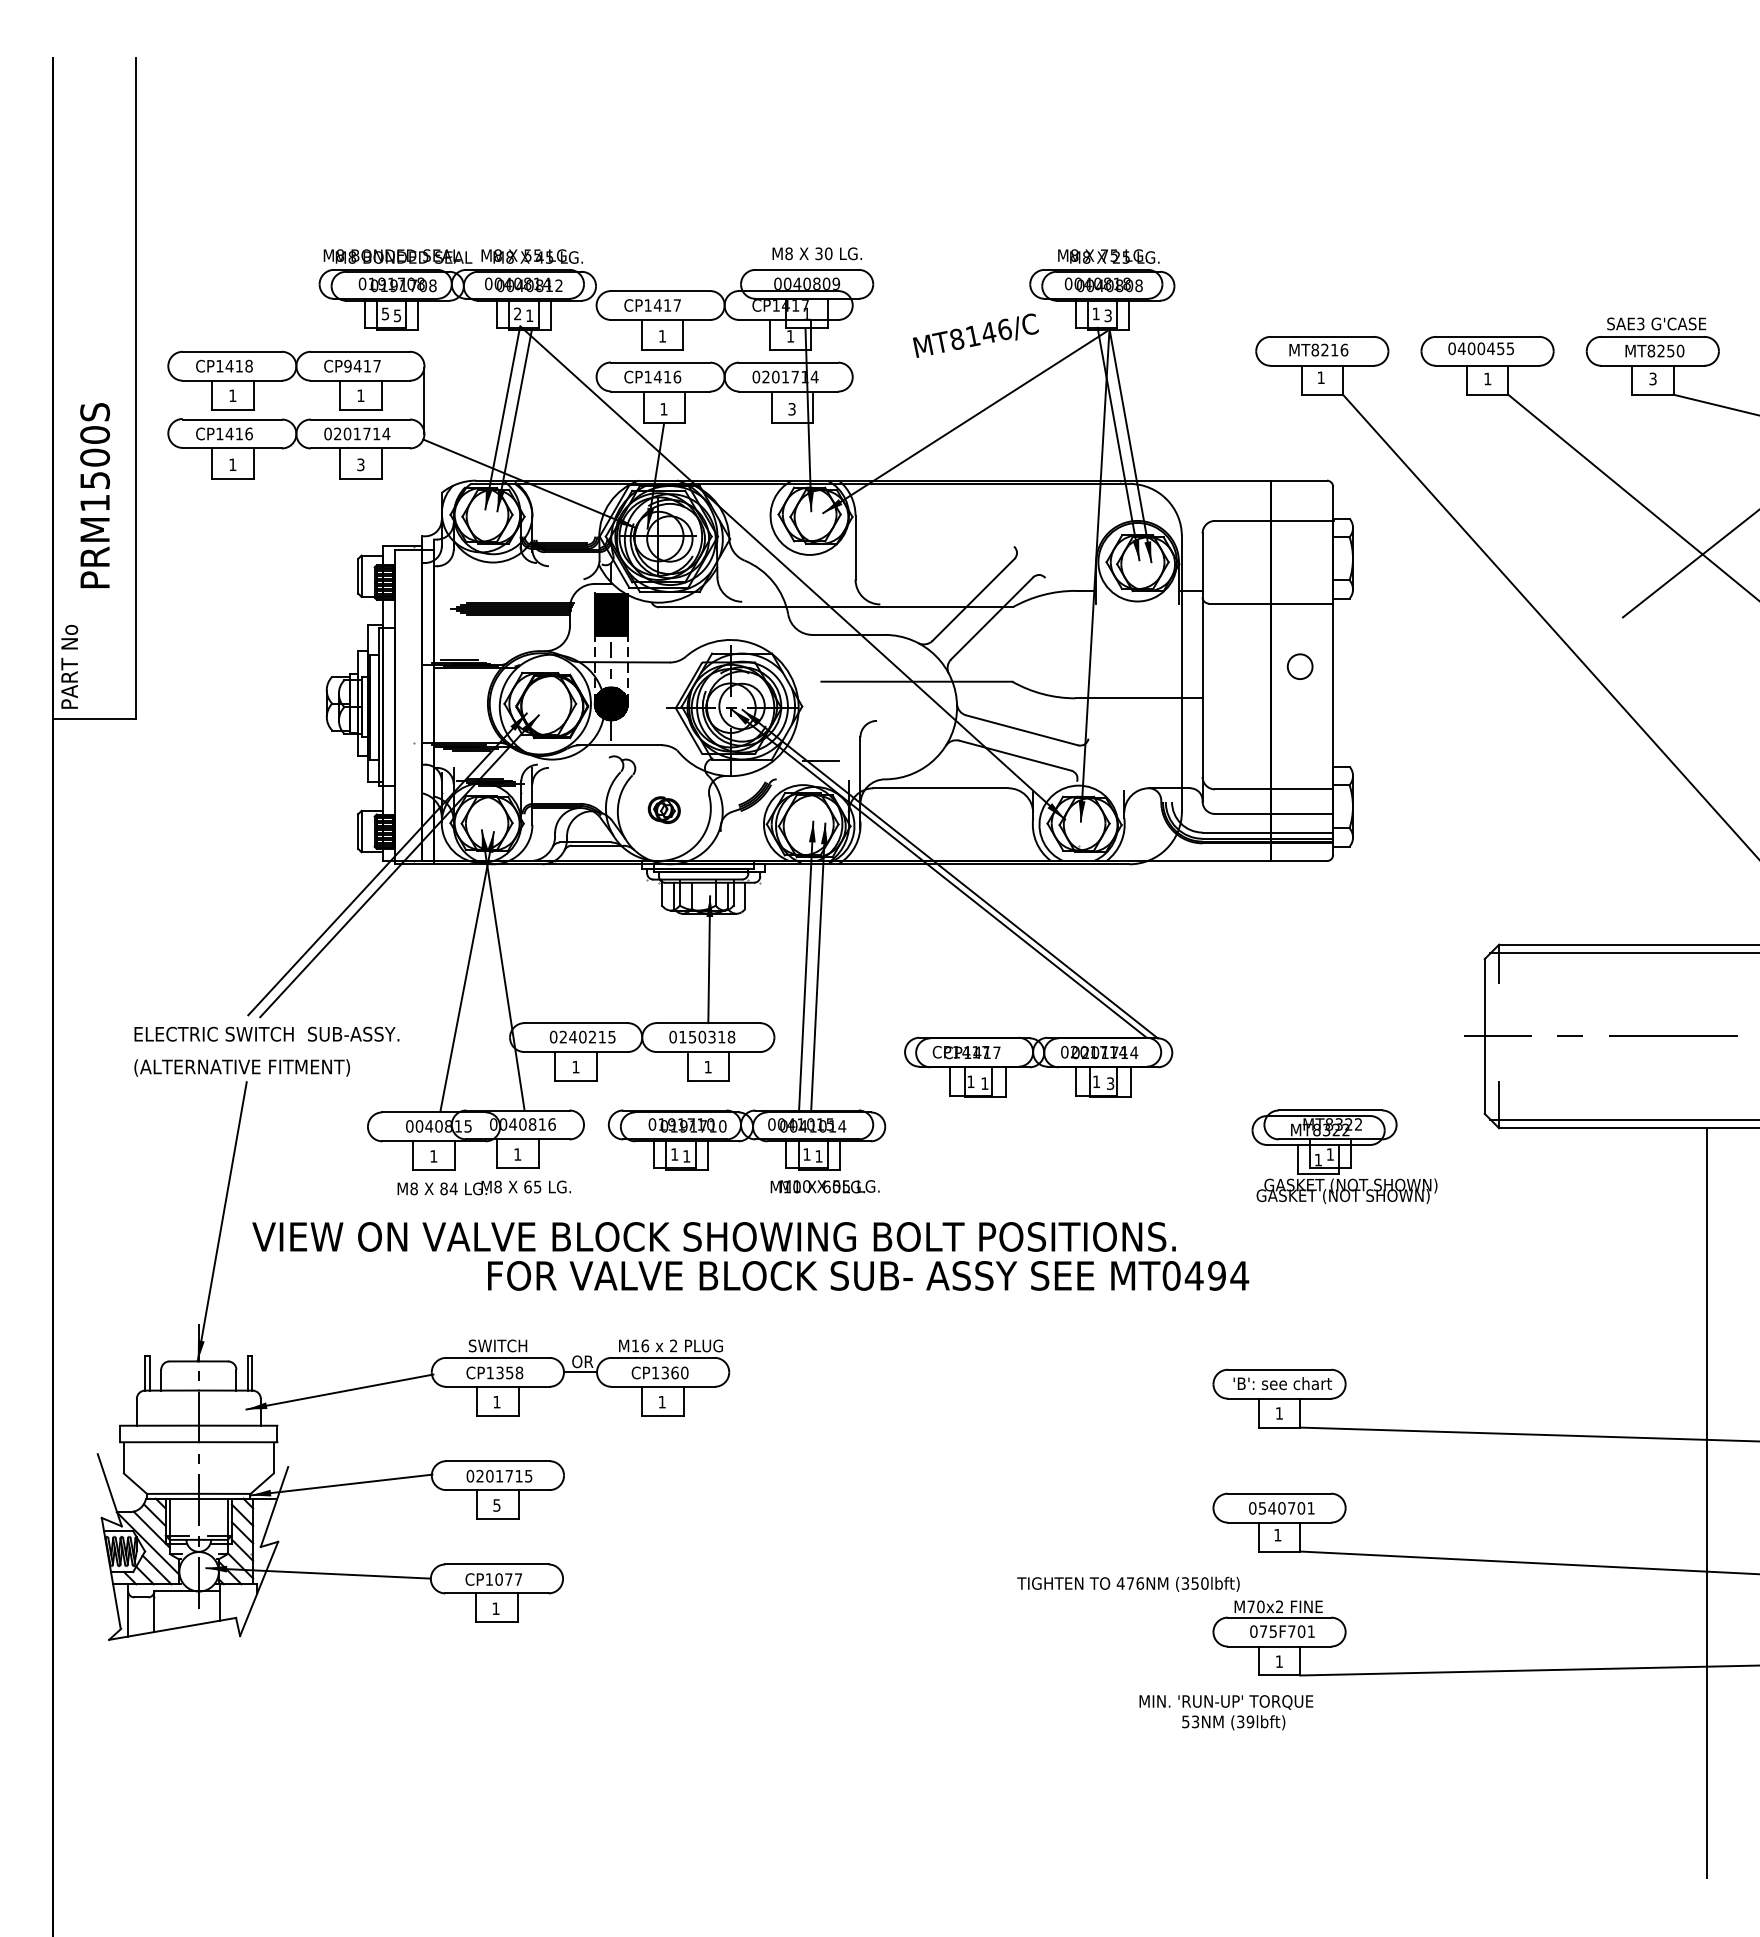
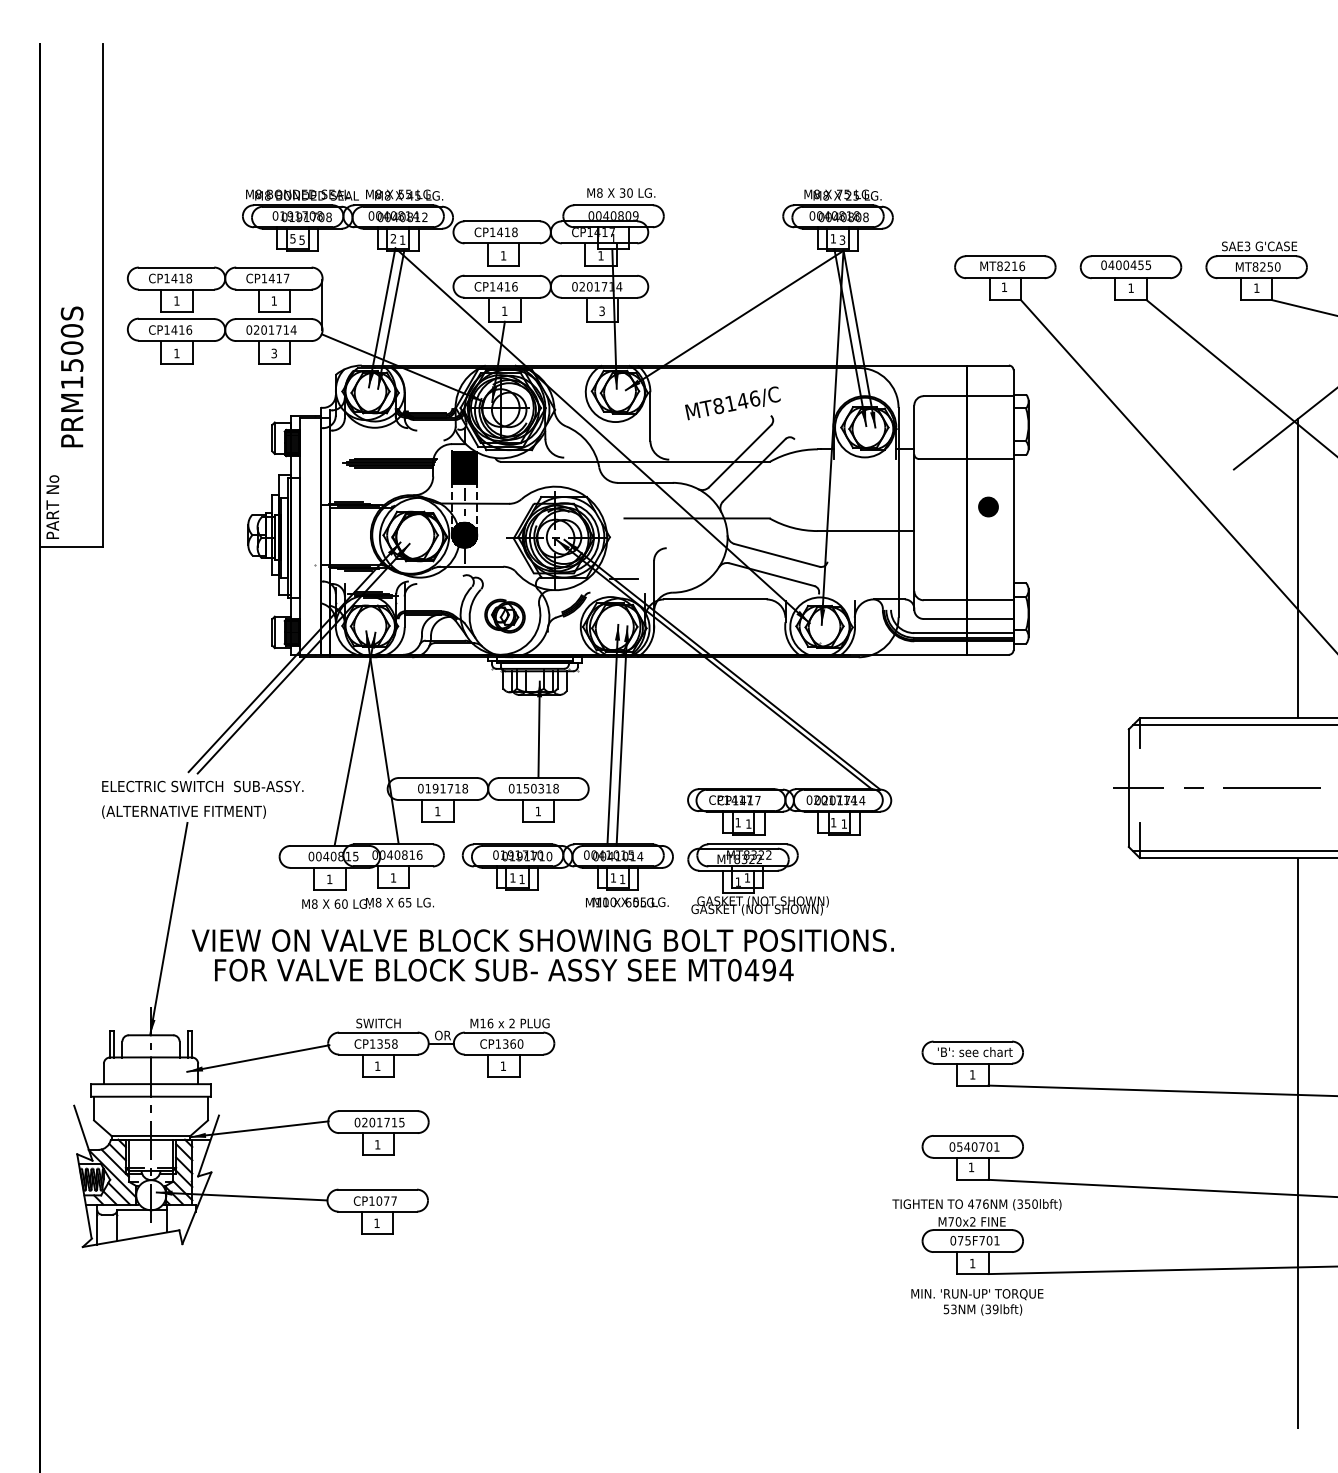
text: (676, 305) -> (514, 232), CP1417 -> CP1418
text: (975, 335) -> (732, 403), moved
text: (348, 366) -> (264, 278), CP9417 -> CP1417
text: (1652, 379) -> (1256, 288), 3 -> 1
hatch: (1300, 666) -> (988, 506), added
line: (1706, 747) -> (1297, 568), added
part: (663, 809) -> (504, 615), size x1.67
text: (587, 1036) -> (446, 788), 0240215 -> 0191718
text: (1109, 1082) -> (843, 823), 3 -> 1
part: (1343, 1156) -> (757, 879), moved
text: (447, 1188) -> (340, 903), 84 -> 60
text: (868, 1276) -> (504, 970), moved
text: (496, 1505) -> (377, 1144), 5 -> 1
text: (1127, 1583) -> (976, 1204), moved
text: (1226, 1712) -> (977, 1302), moved

